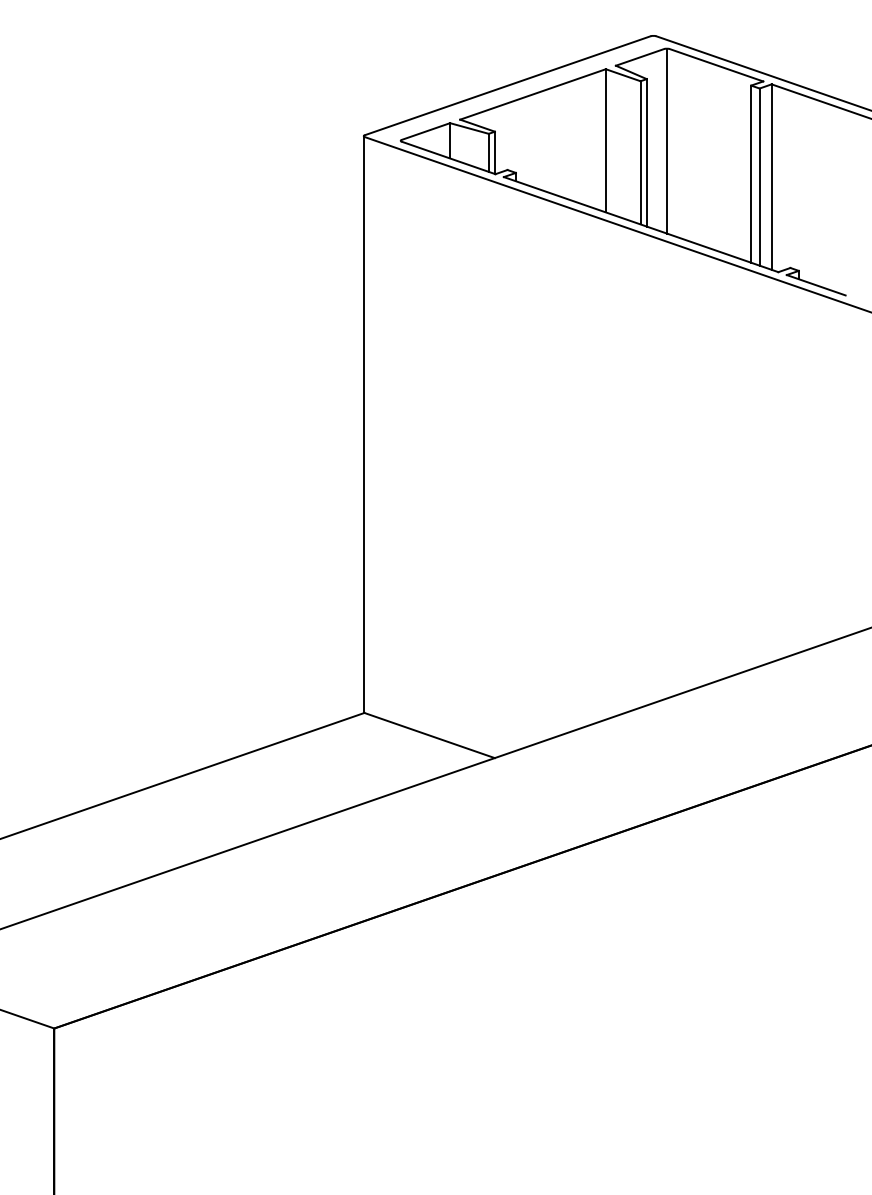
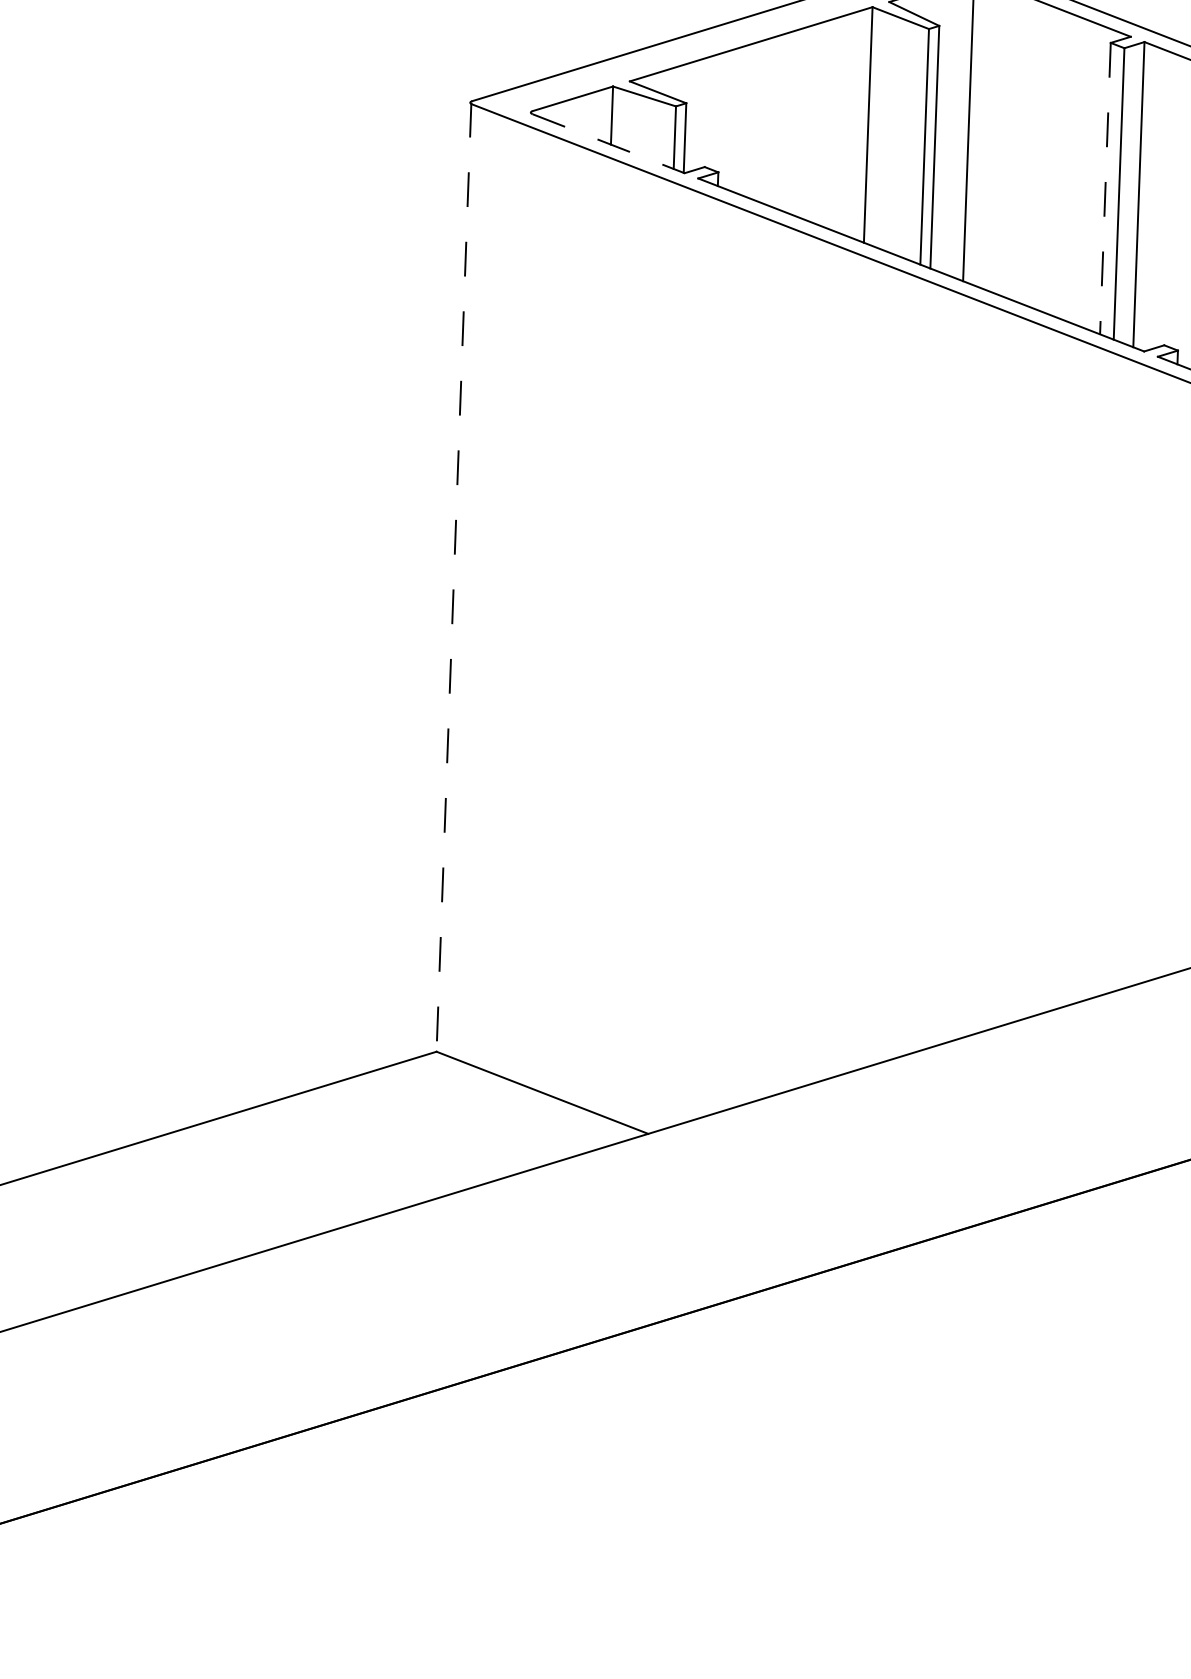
line: (448, 157) -> (608, 142), solid -> dashed
line: (751, 174) -> (1105, 189), solid -> dashed
line: (364, 425) -> (453, 578), solid -> dashed

